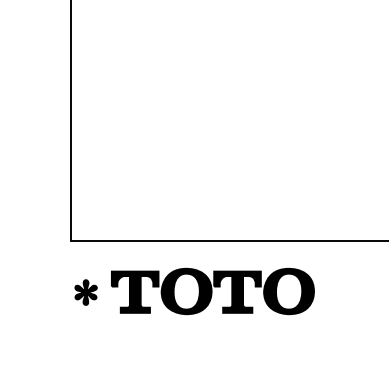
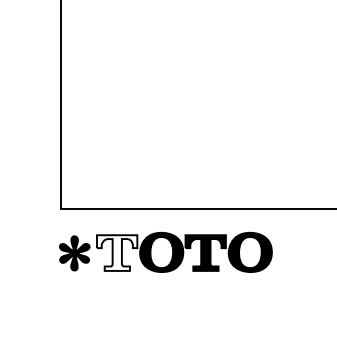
fill: (134, 291) -> (116, 252), removed
part: (85, 292) -> (74, 253), size x1.6

